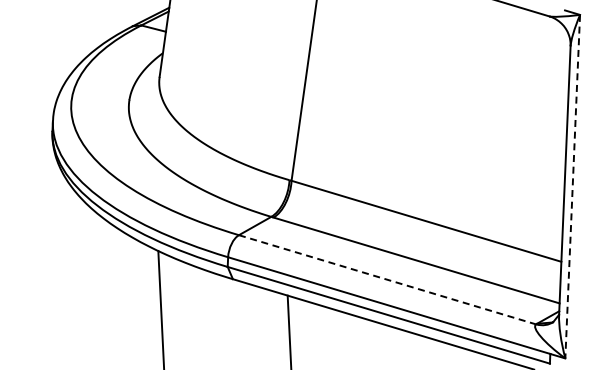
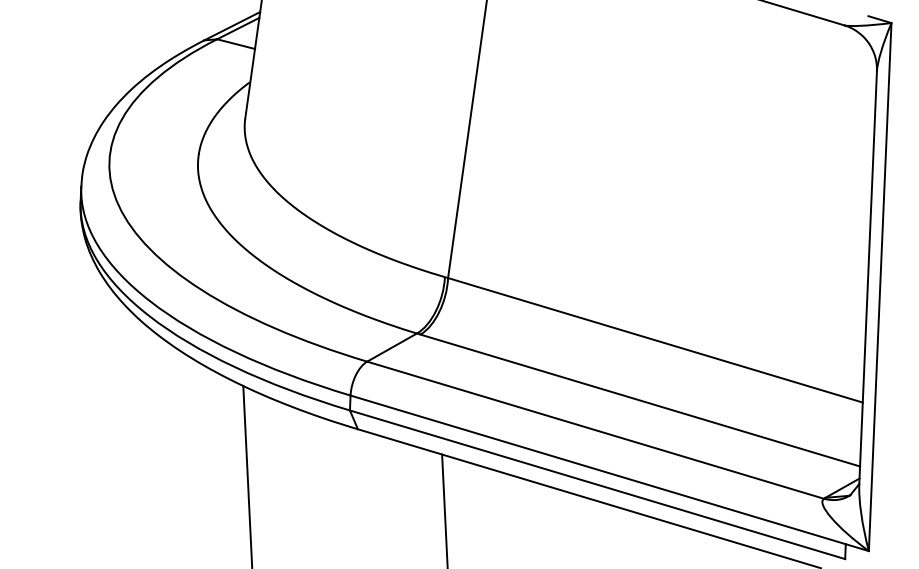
line: (572, 186) -> (879, 286), dashed -> solid
line: (388, 279) -> (597, 429), dashed -> solid

